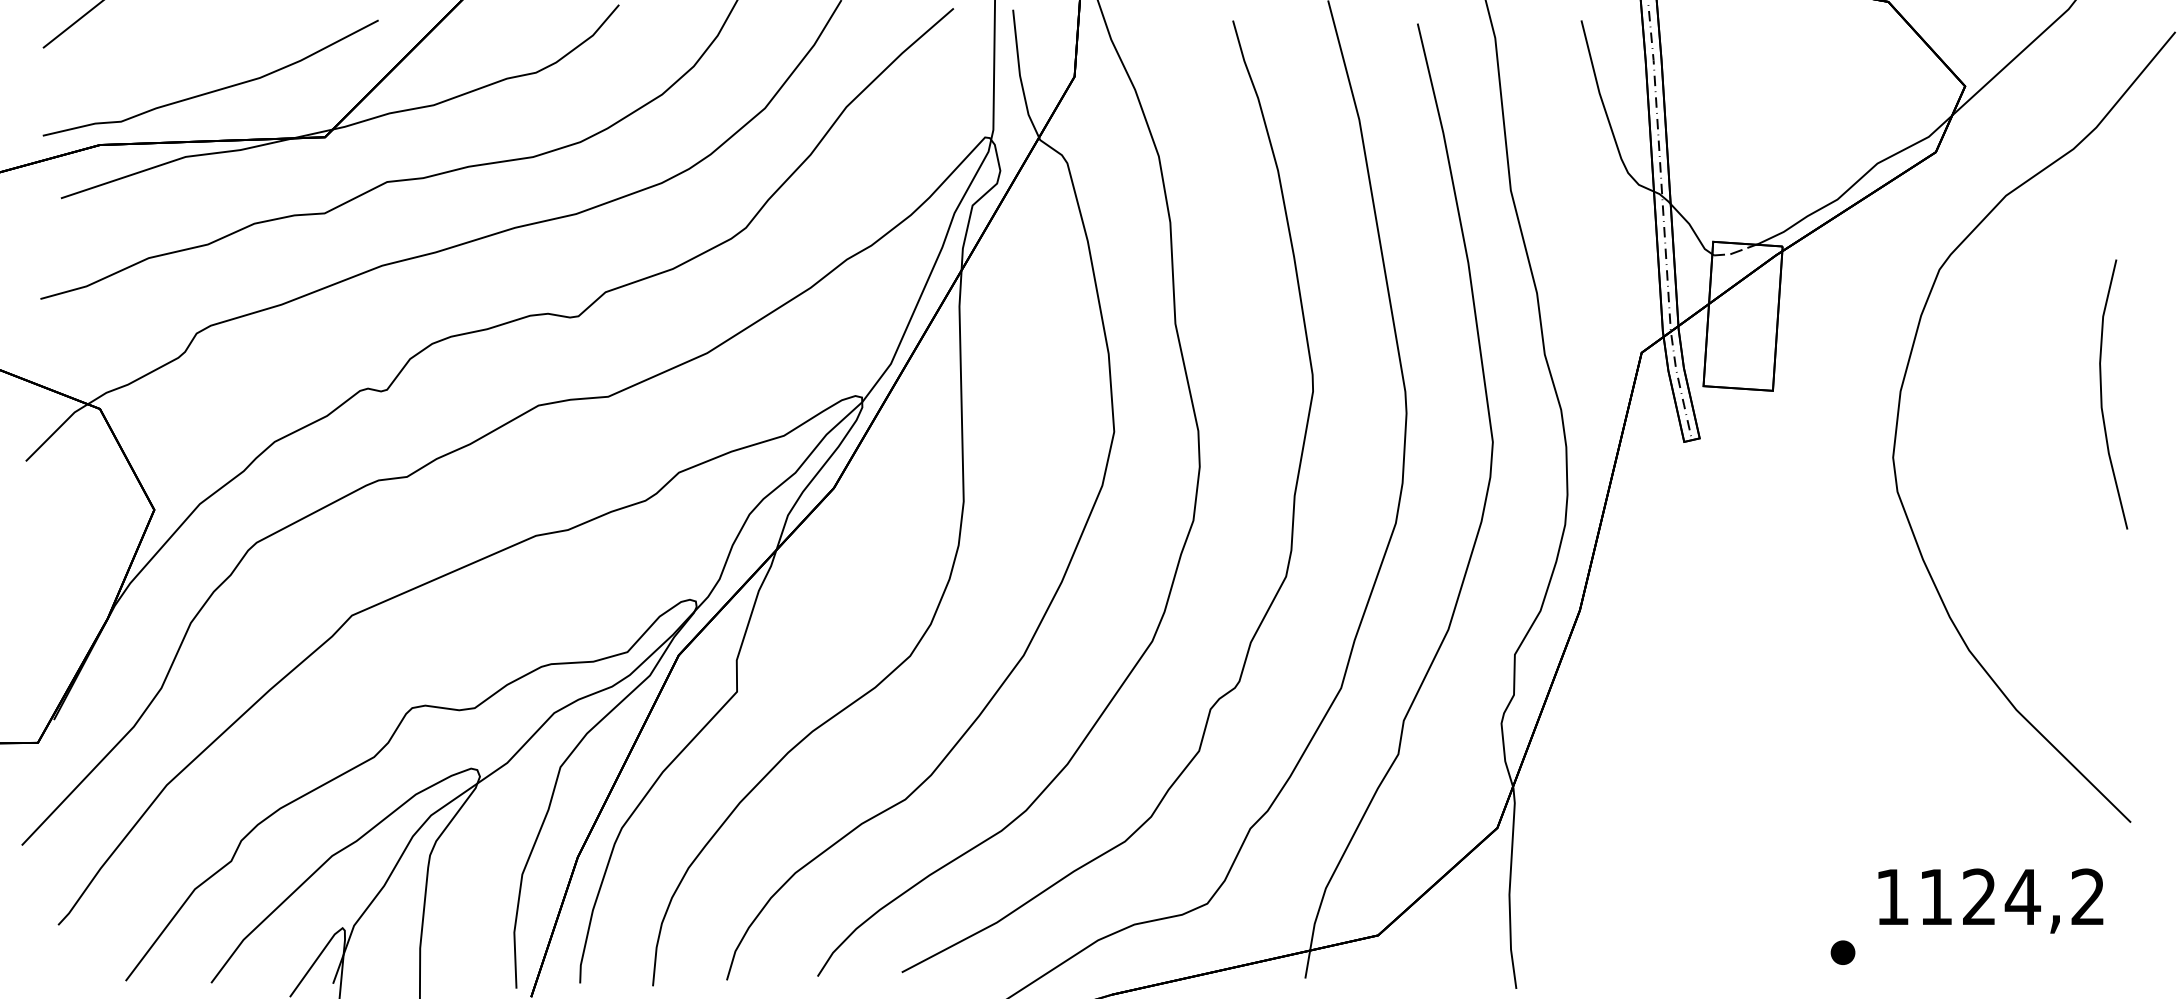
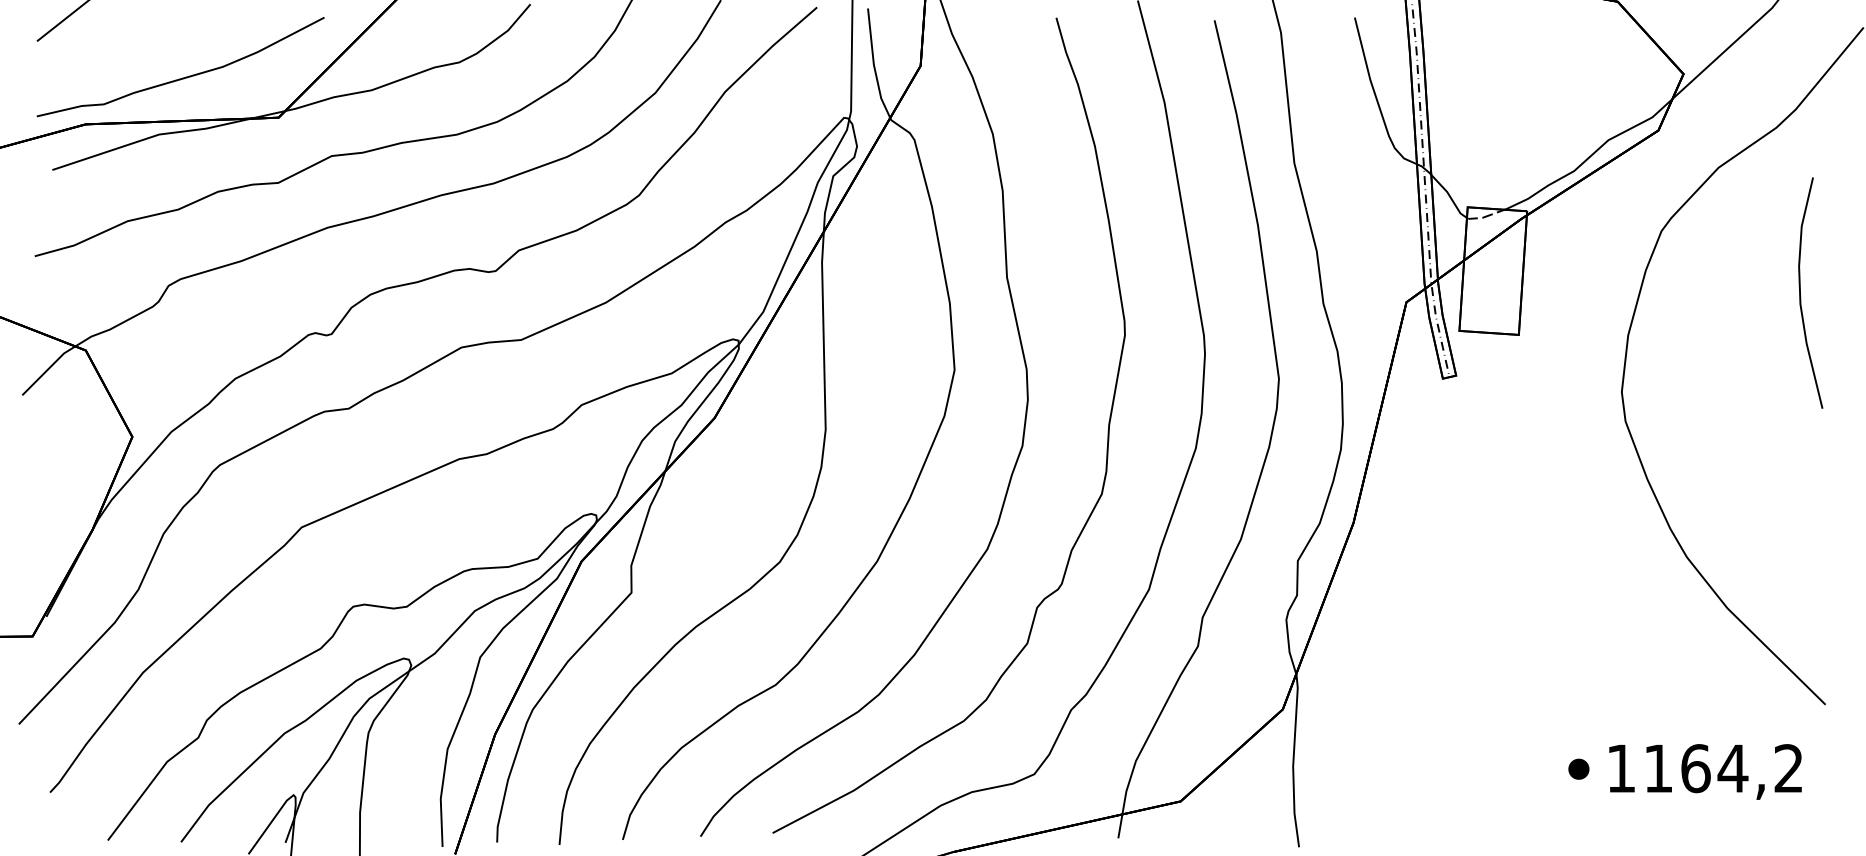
curve: (2102, 398) -> (1801, 296), moved
text: (1979, 896) -> (1695, 768), 1124,2 -> 1164,2
part: (1842, 951) -> (1578, 768), moved

